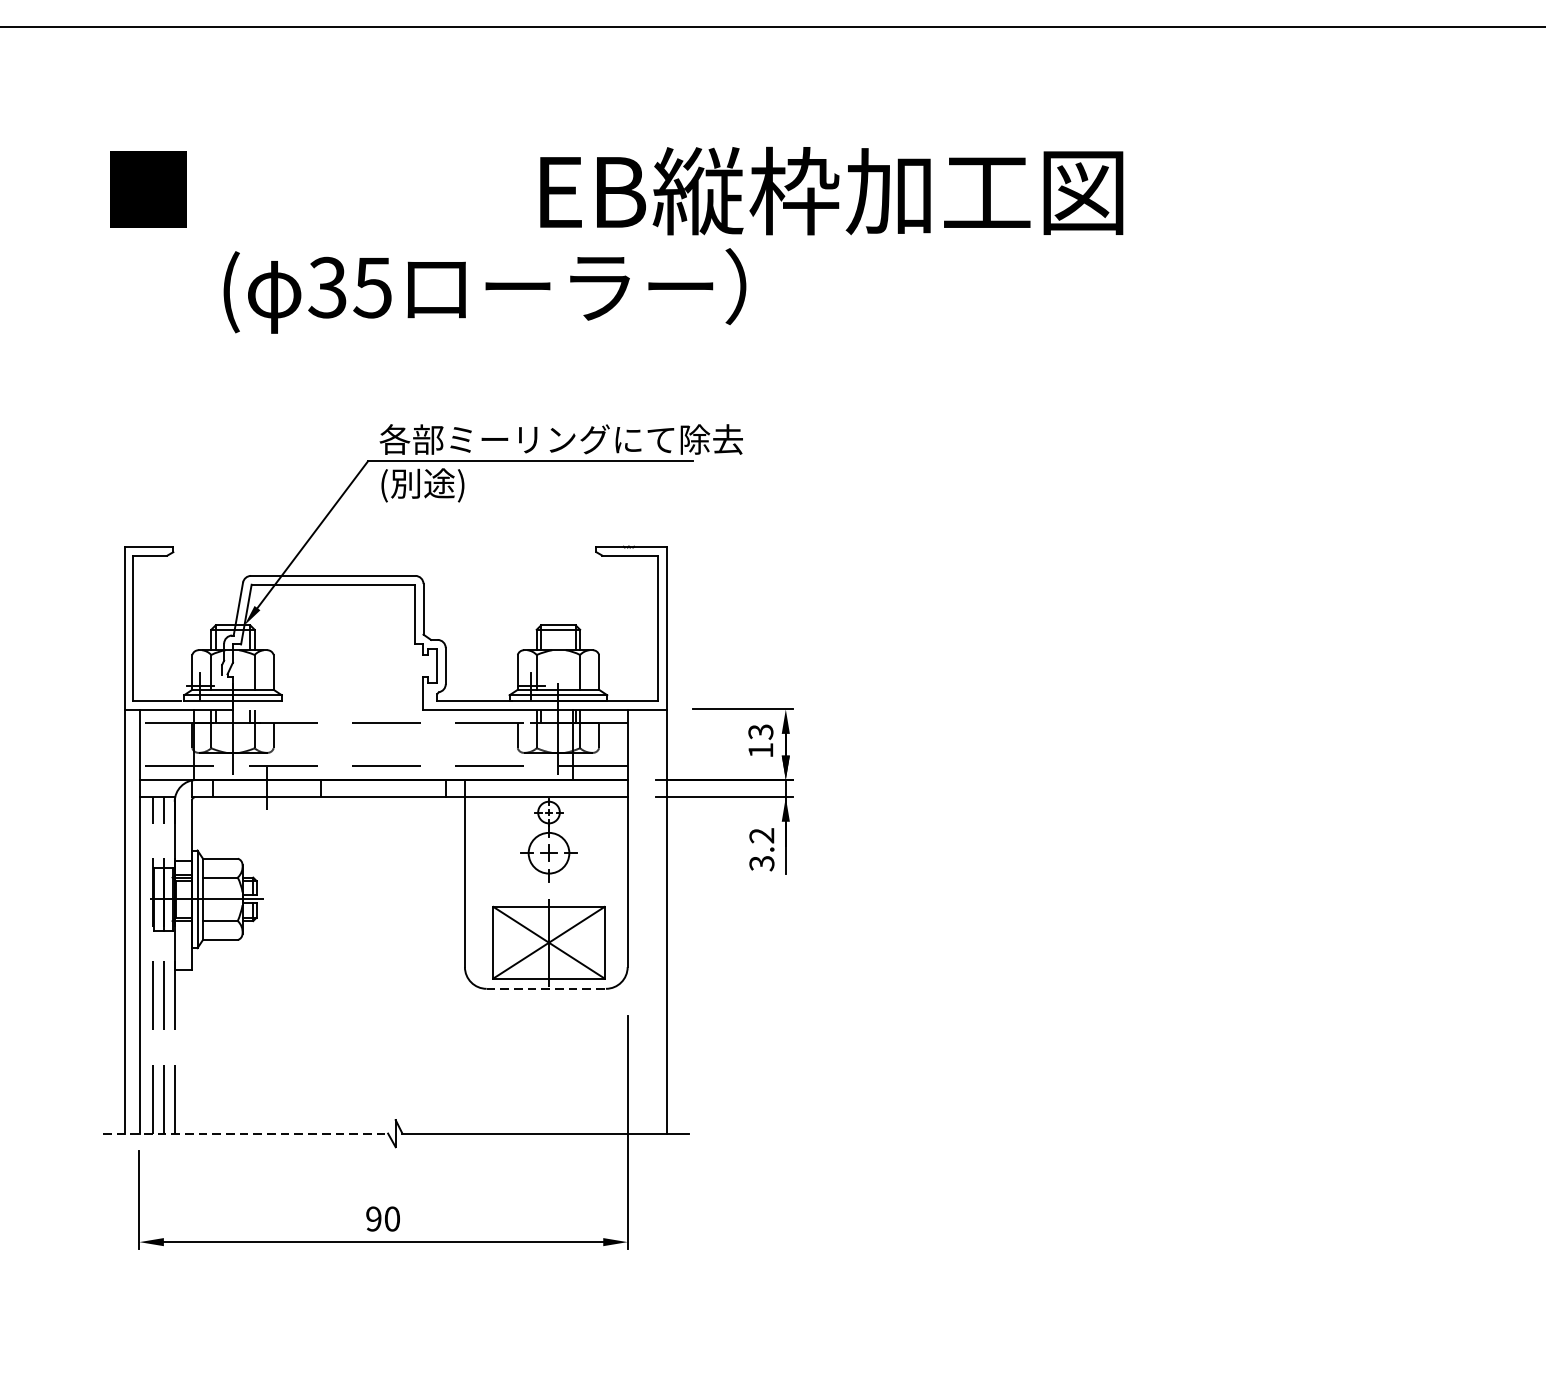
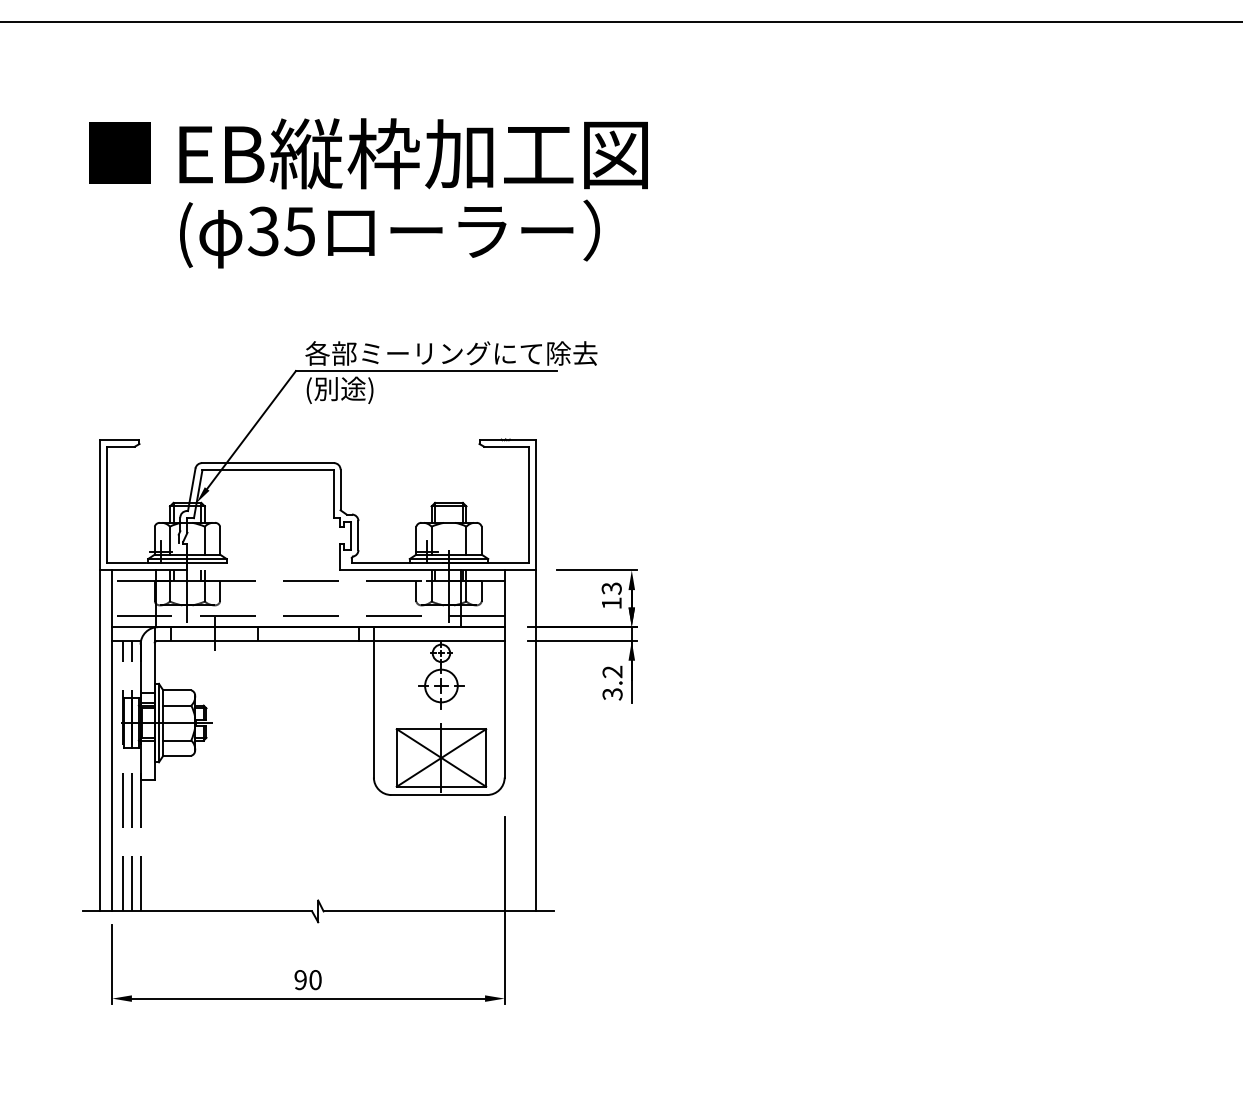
text: (831, 190) -> (413, 153), moved
line: (546, 989) -> (439, 795), dashed -> solid
line: (245, 1133) -> (197, 911), dashed -> solid

